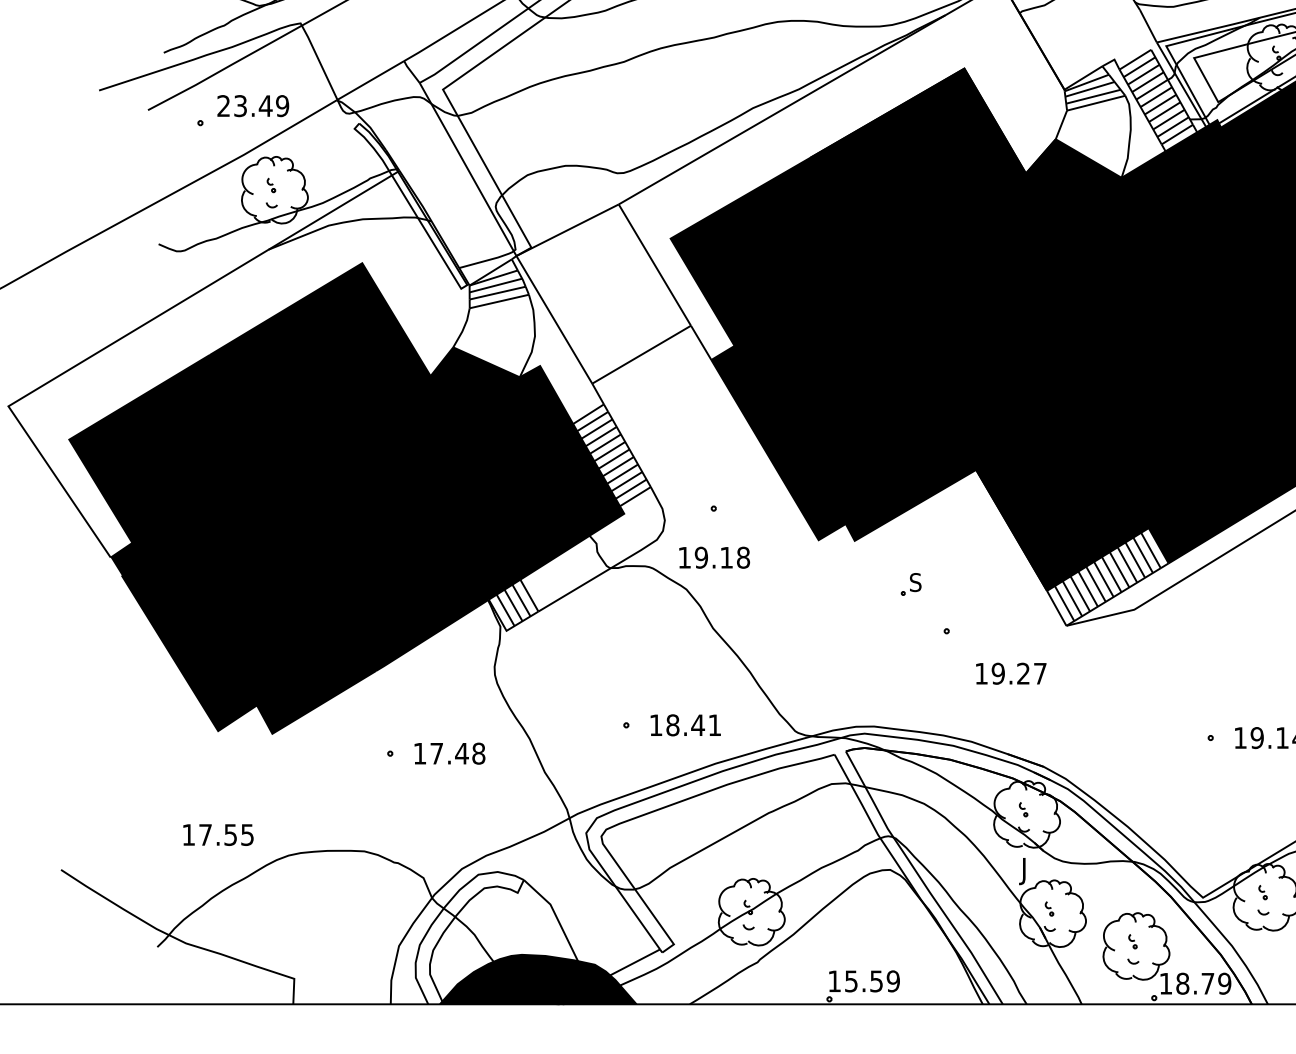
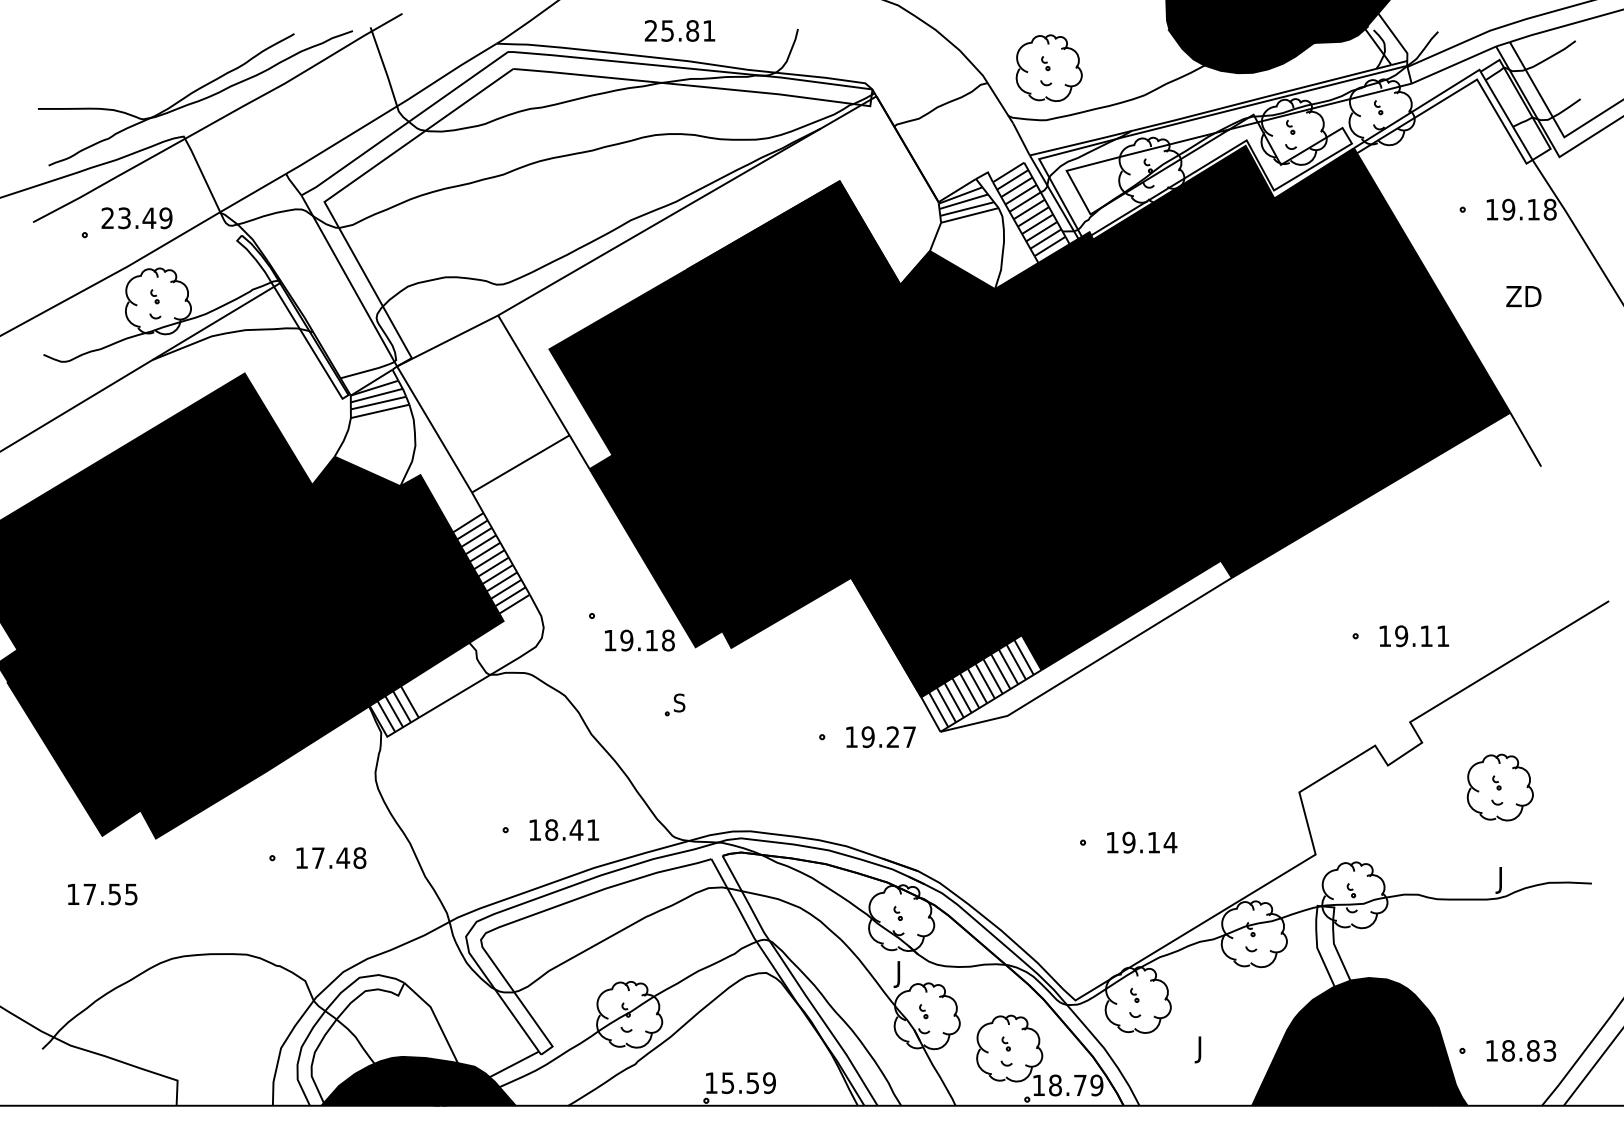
text: (714, 557) -> (639, 640), moved
part: (910, 584) -> (674, 704), moved
text: (1010, 674) -> (880, 737), moved
text: (218, 835) -> (102, 894), moved

